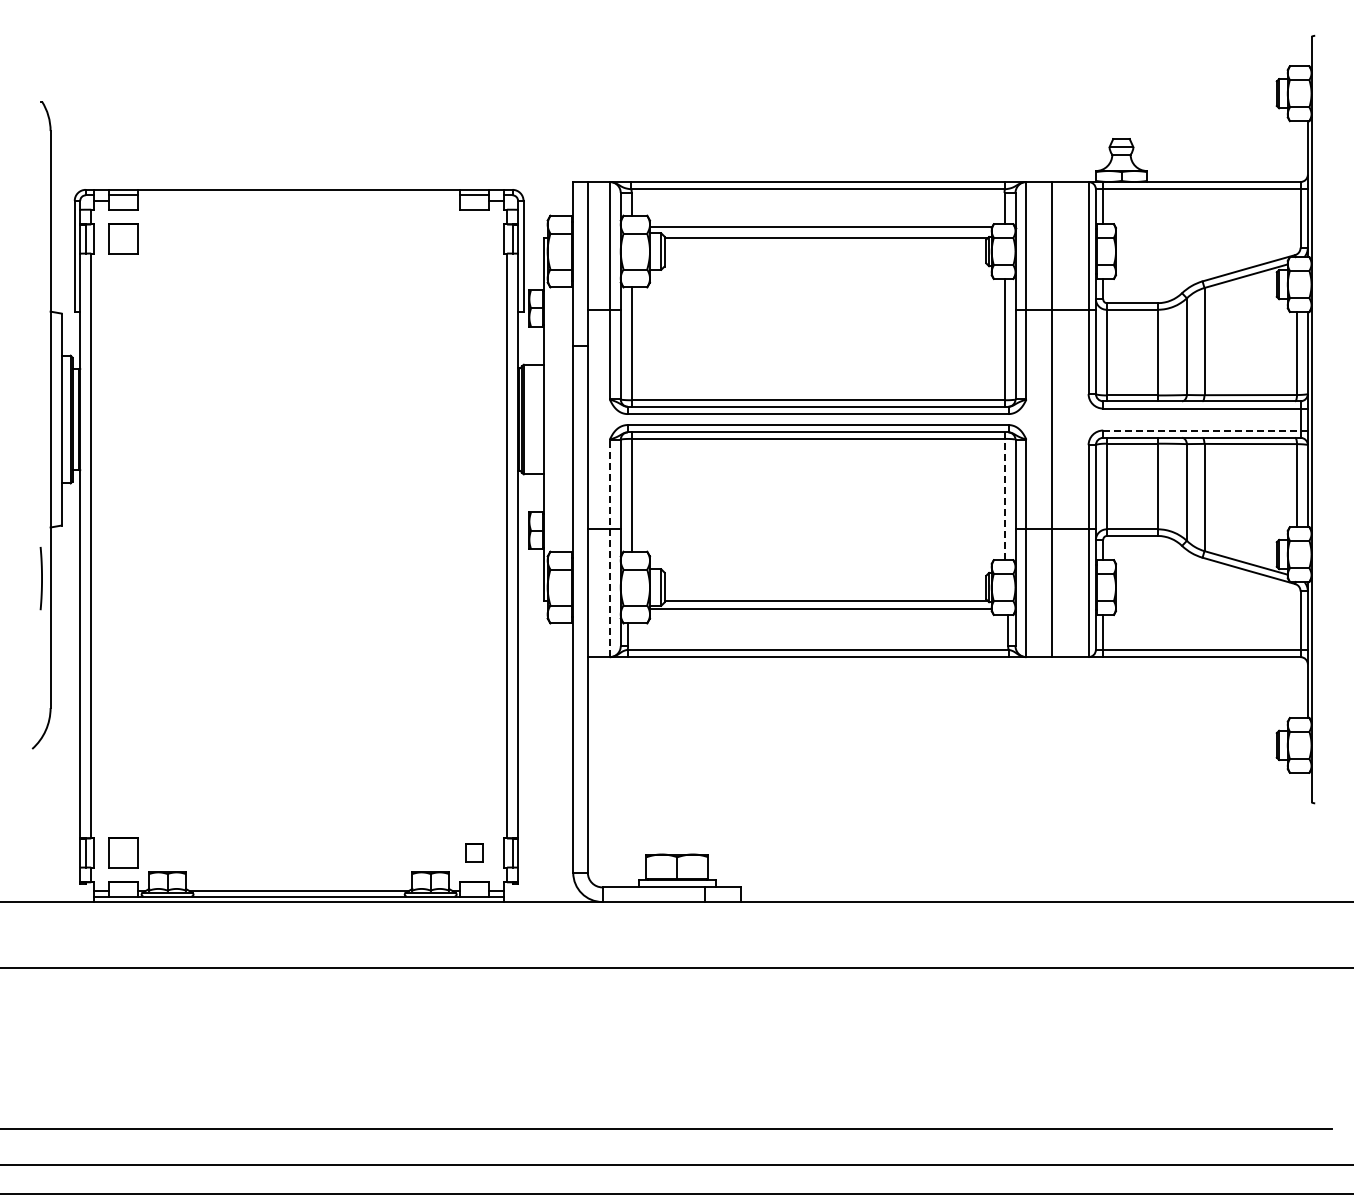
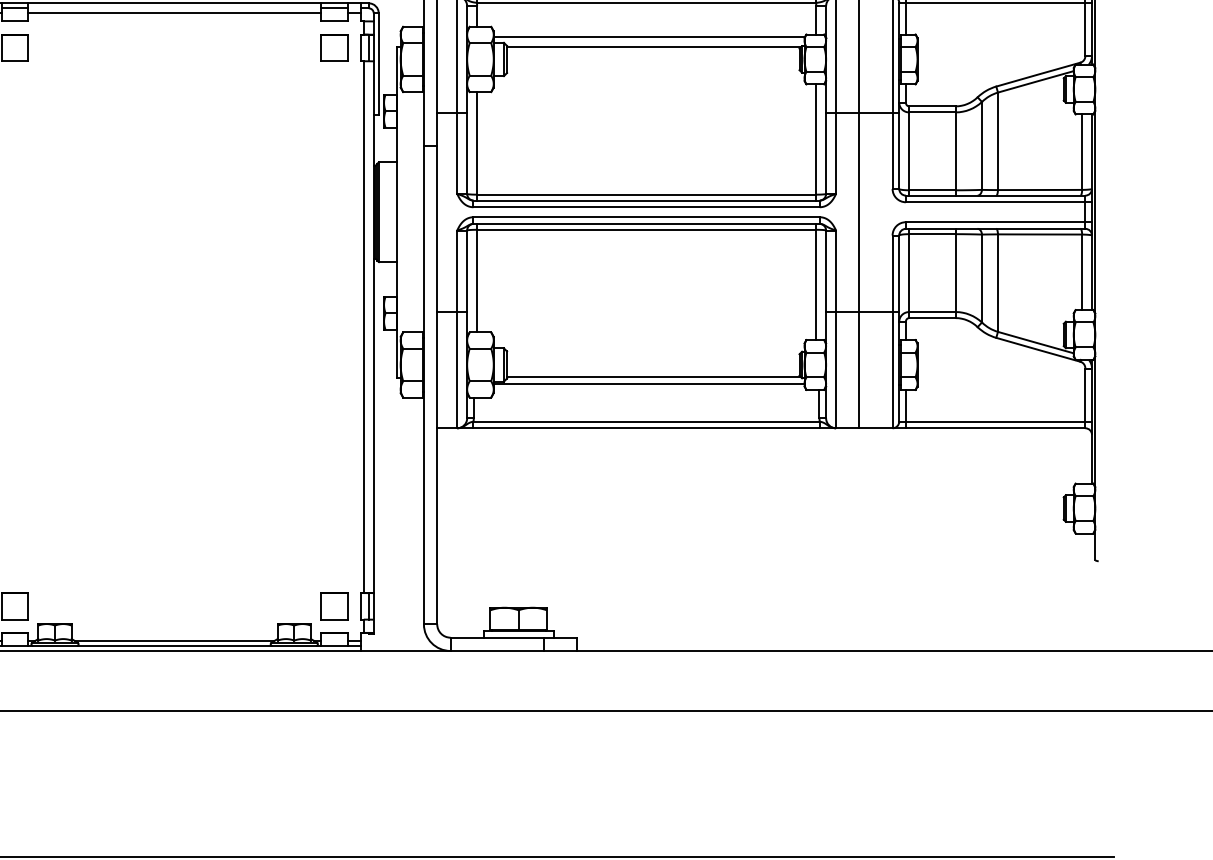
line: (298, 200) -> (174, 13), added
part: (474, 238) -> (334, 47), added
line: (1205, 430) -> (998, 222), dashed -> solid
line: (1004, 496) -> (816, 282), dashed -> solid
line: (609, 548) -> (456, 329), dashed -> solid
part: (474, 852) -> (334, 605), size x1.67

